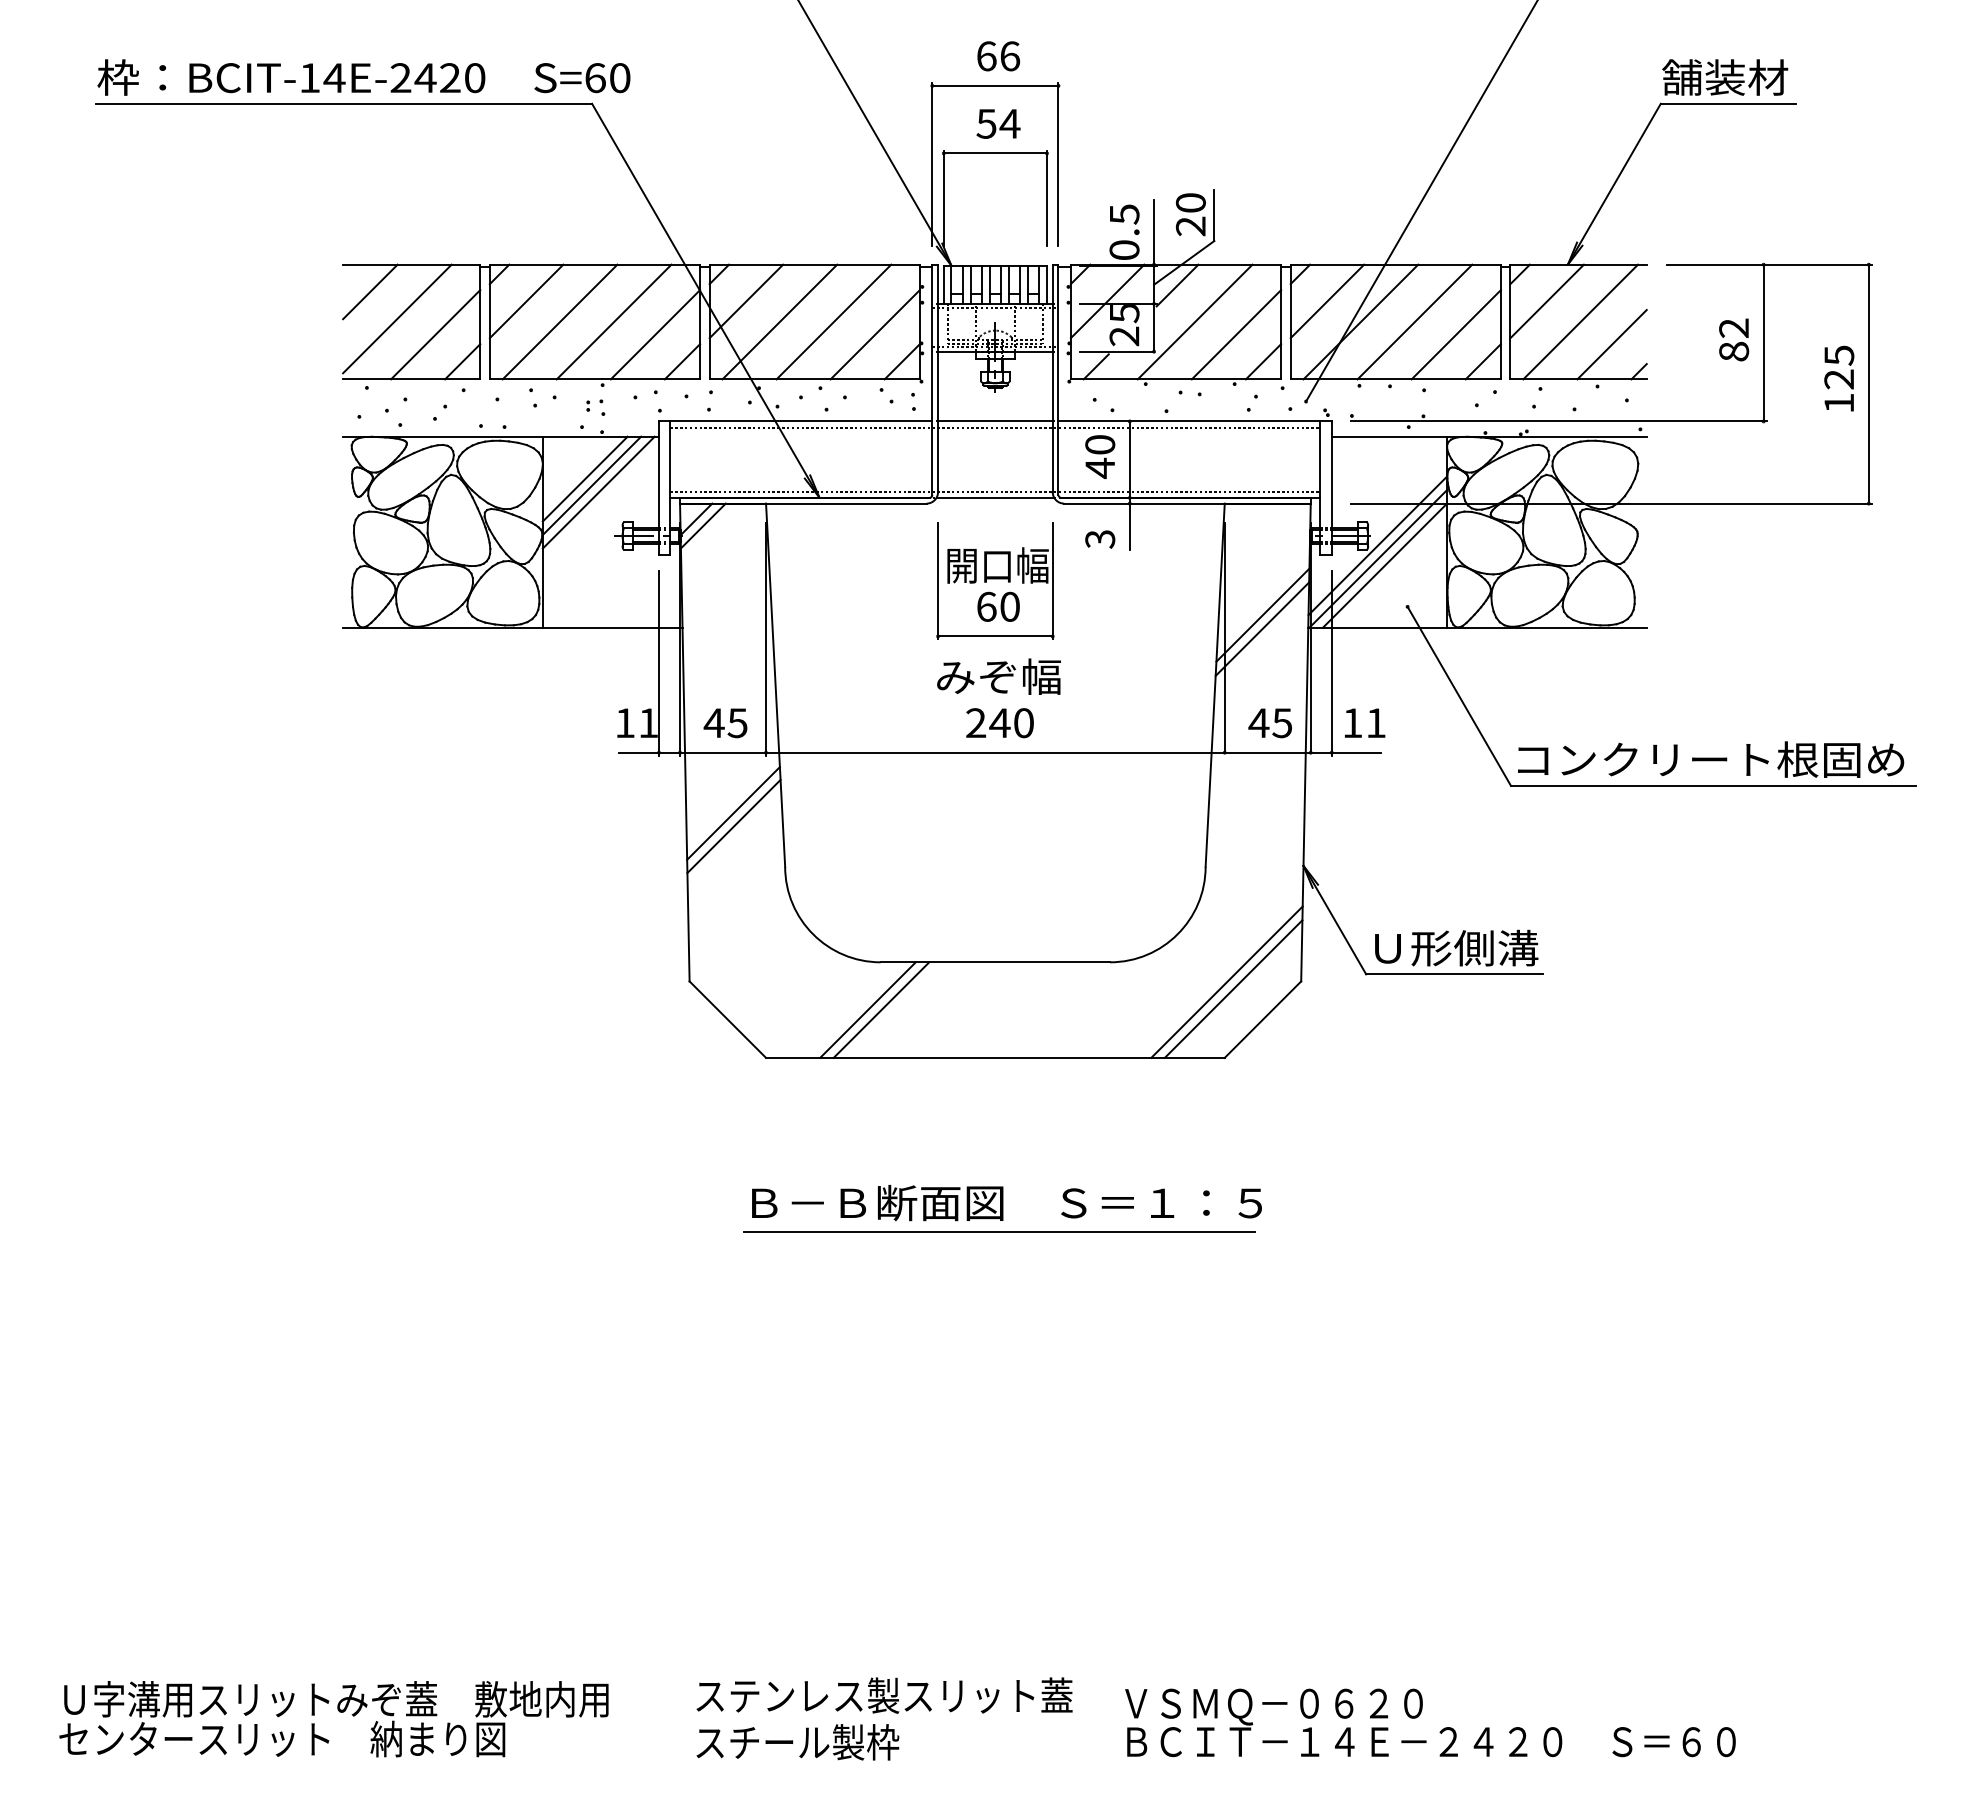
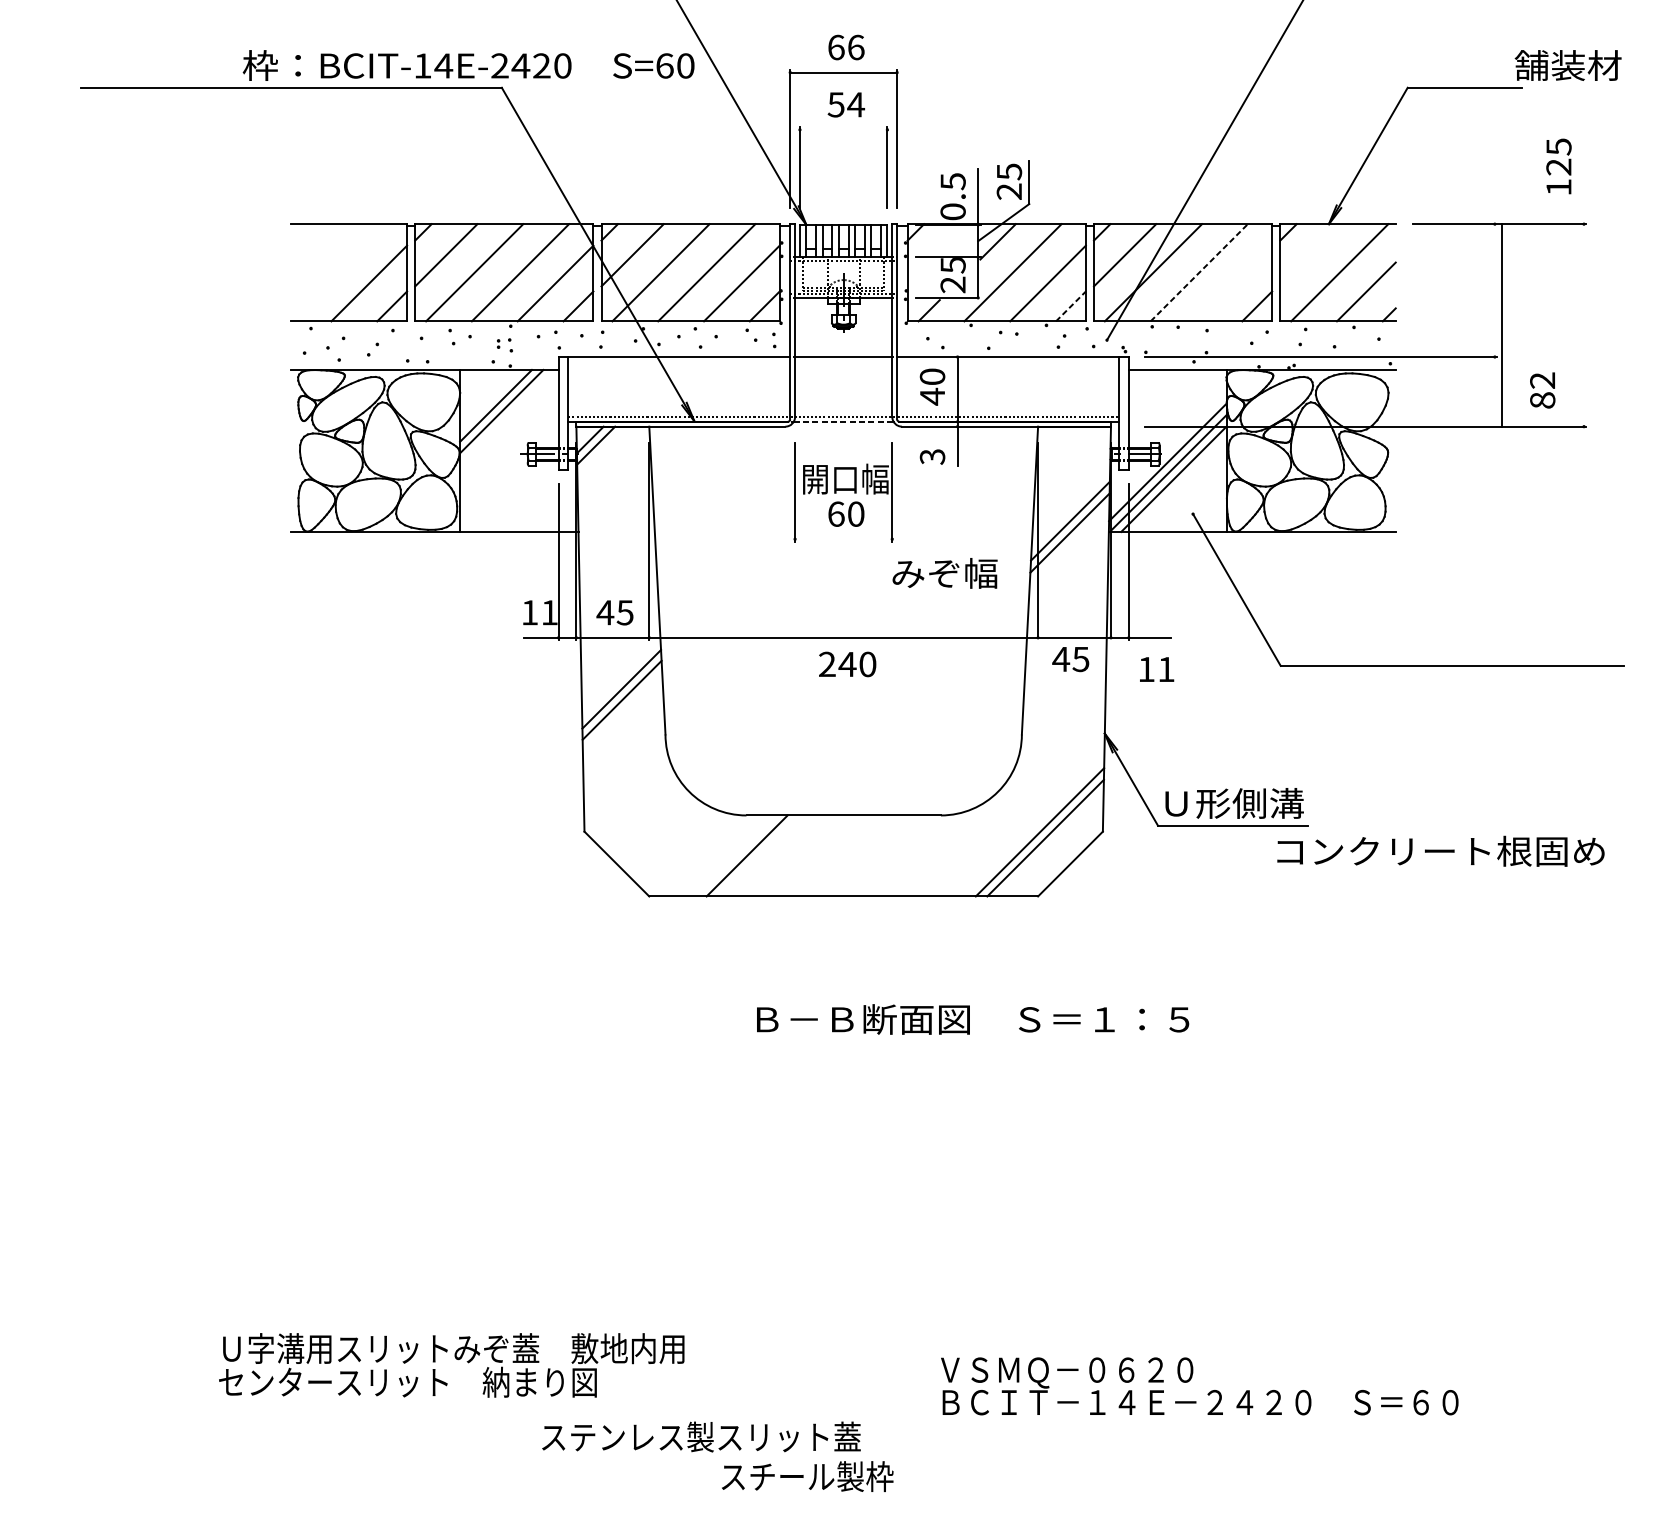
text: (363, 77) -> (468, 65), moved
text: (1725, 77) -> (1568, 65), moved
line: (995, 153) -> (843, 129), removed
text: (1190, 203) -> (1009, 172), 20 -> 25
line: (370, 291) -> (314, 246), removed
line: (1107, 301) -> (938, 255), removed
line: (1546, 301) -> (1310, 255), removed
line: (397, 318) -> (336, 269), removed
line: (1415, 321) -> (1199, 272), solid -> dashed
line: (1455, 334) -> (1233, 283), removed
text: (1734, 339) -> (1543, 390), moved
line: (1763, 342) -> (1494, 290), removed
line: (1263, 361) -> (1070, 306), solid -> dashed
text: (1839, 378) -> (1559, 166), moved
line: (1868, 383) -> (1501, 324), moved
line: (995, 427) -> (843, 362), removed
line: (598, 492) -> (507, 417), removed
line: (995, 497) -> (843, 421), solid -> dashed
line: (995, 636) -> (843, 539), removed
text: (998, 676) -> (944, 573), moved
text: (1365, 722) -> (1157, 668), moved
text: (999, 723) -> (847, 664), moved
text: (1269, 723) -> (1070, 659), moved
text: (1711, 759) -> (1441, 851), moved
line: (867, 1009) -> (735, 855), removed
text: (1006, 1203) -> (972, 1019), moved
line: (999, 1231) -> (847, 1043), removed
text: (884, 1695) -> (701, 1436), moved
text: (333, 1719) -> (451, 1365), moved
text: (1430, 1722) -> (1199, 1386), moved
text: (797, 1742) -> (807, 1476), moved

